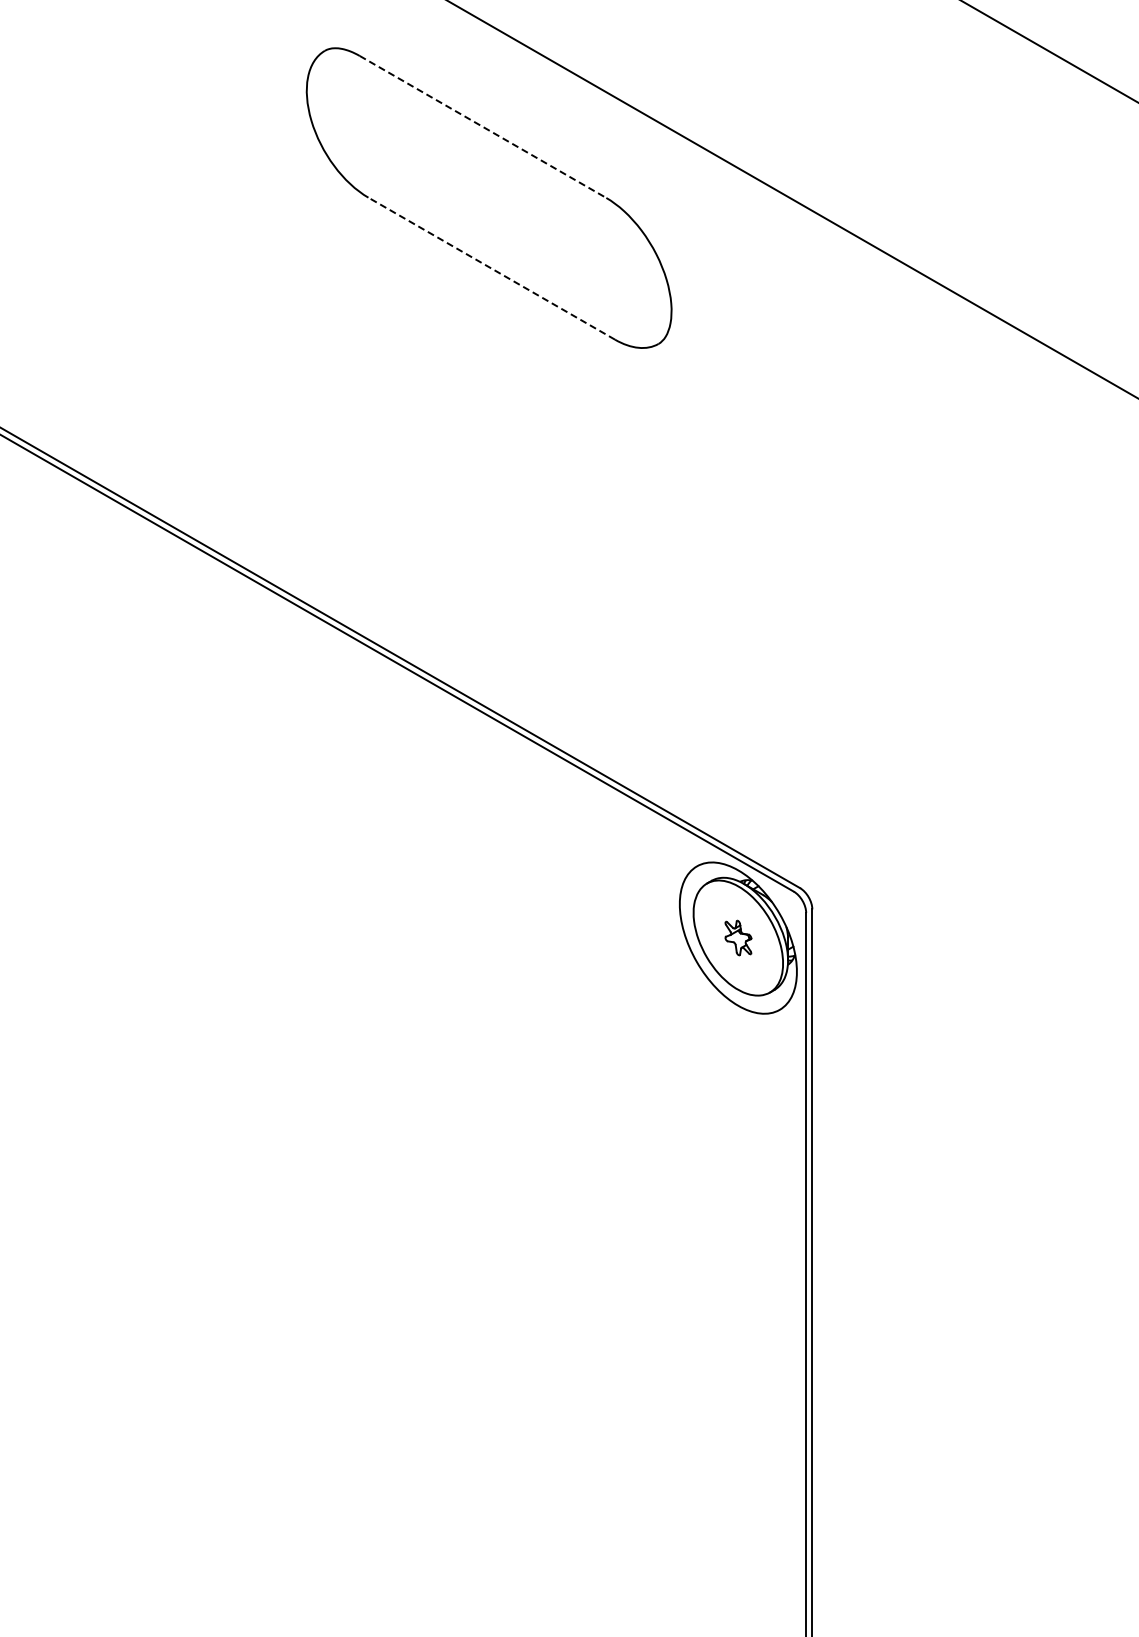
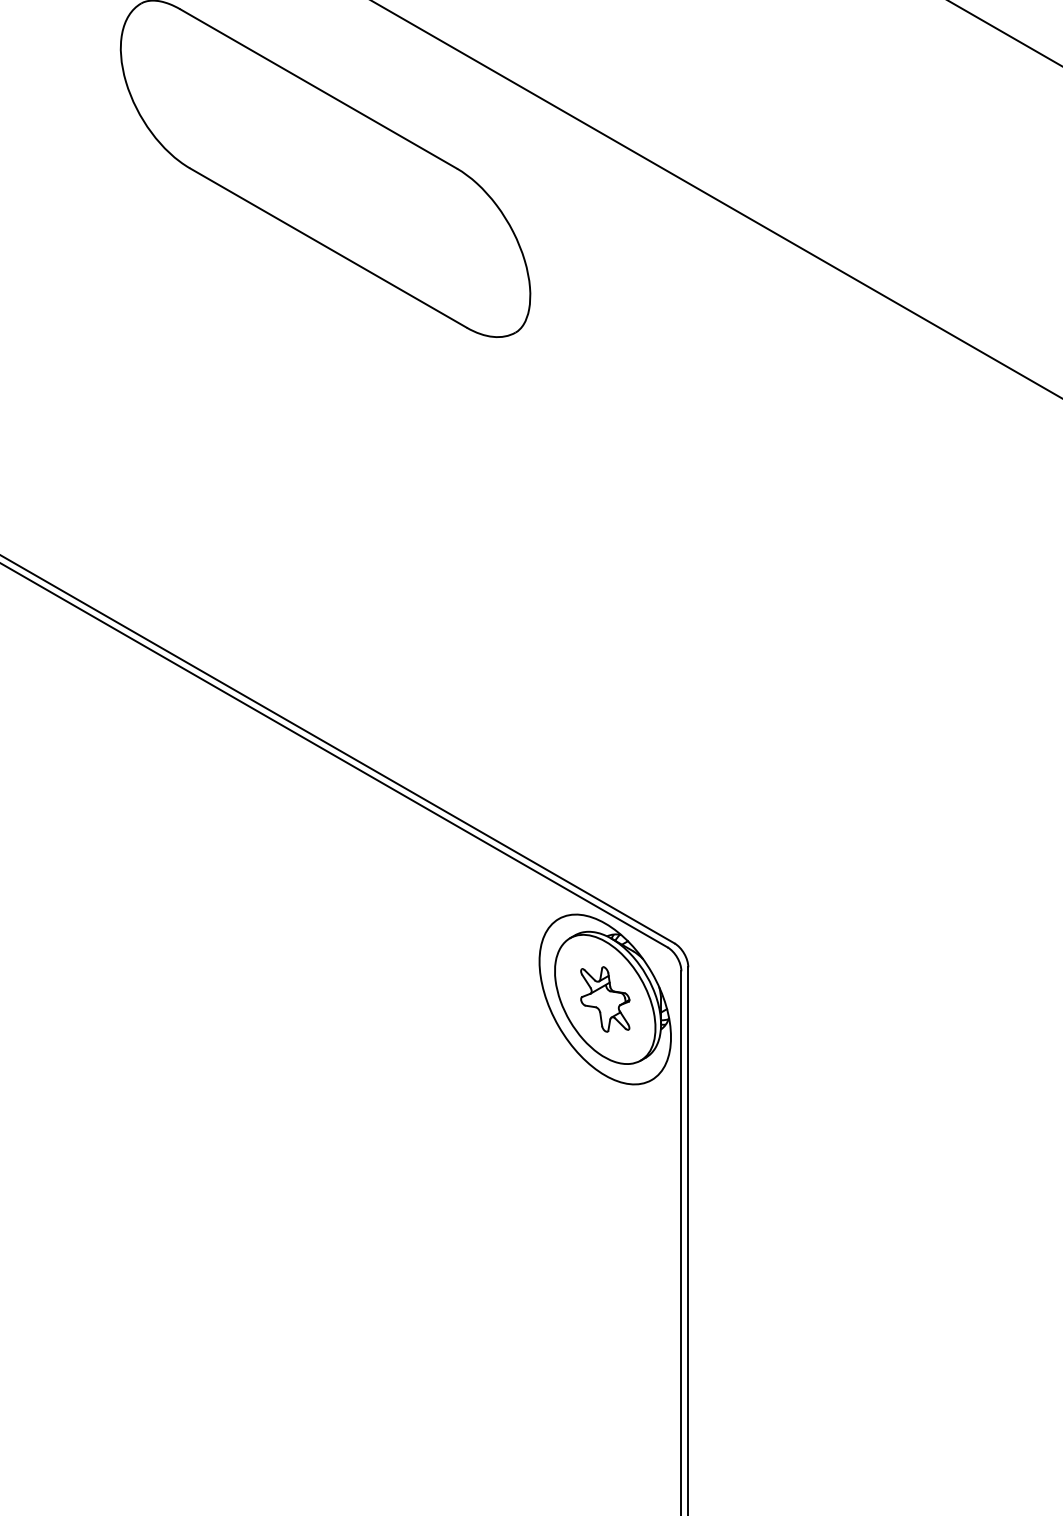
line: (483, 127) -> (319, 89), dashed -> solid
line: (491, 268) -> (328, 247), dashed -> solid
part: (738, 937) -> (605, 998), size x1.67

